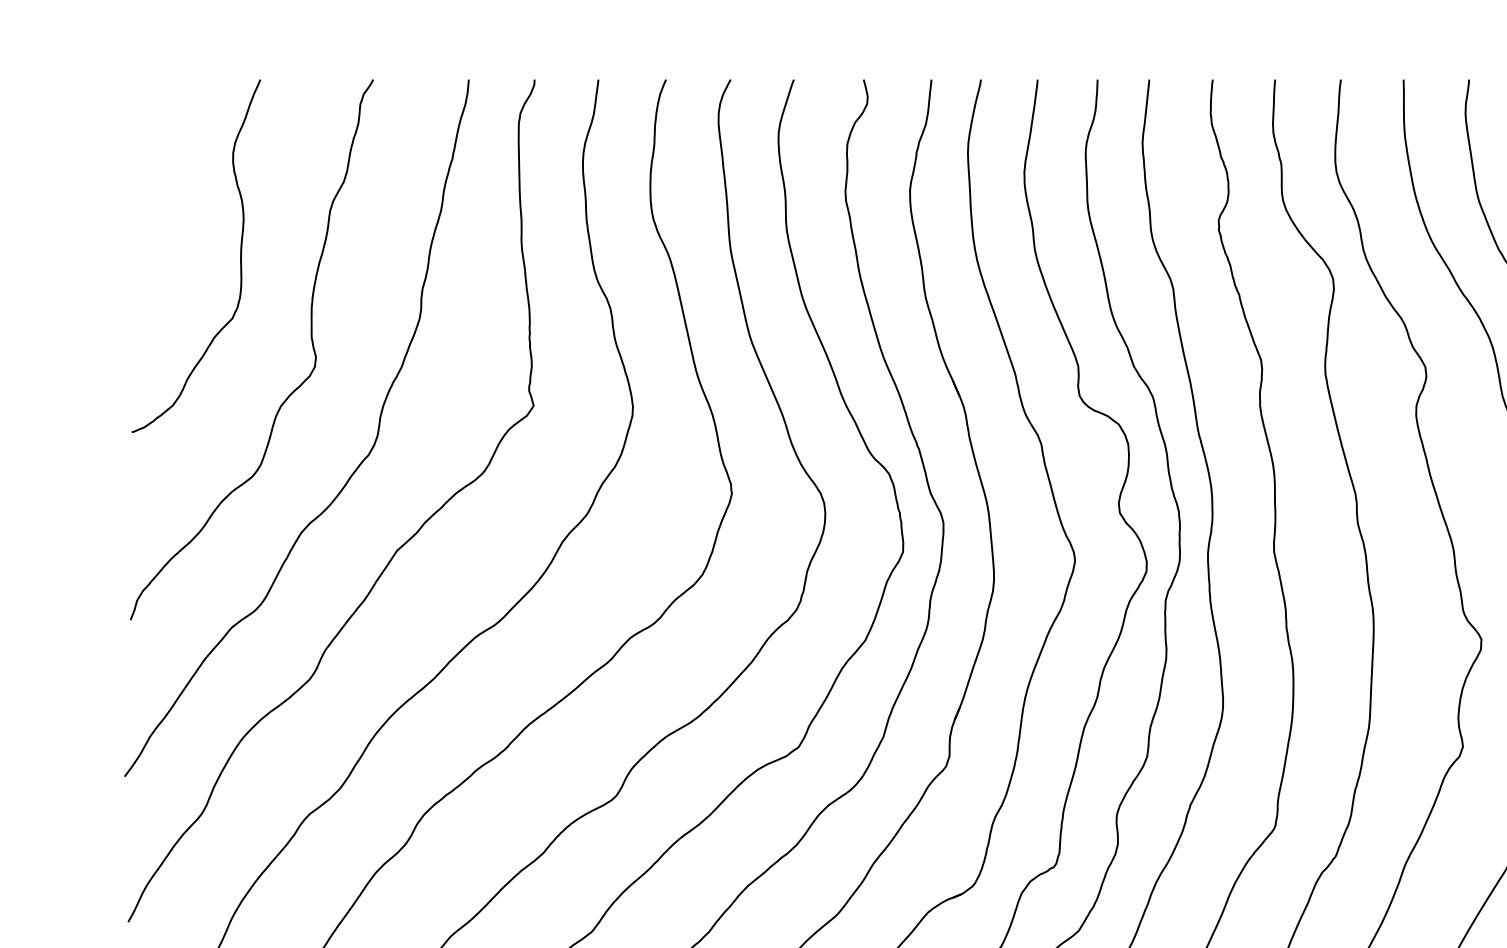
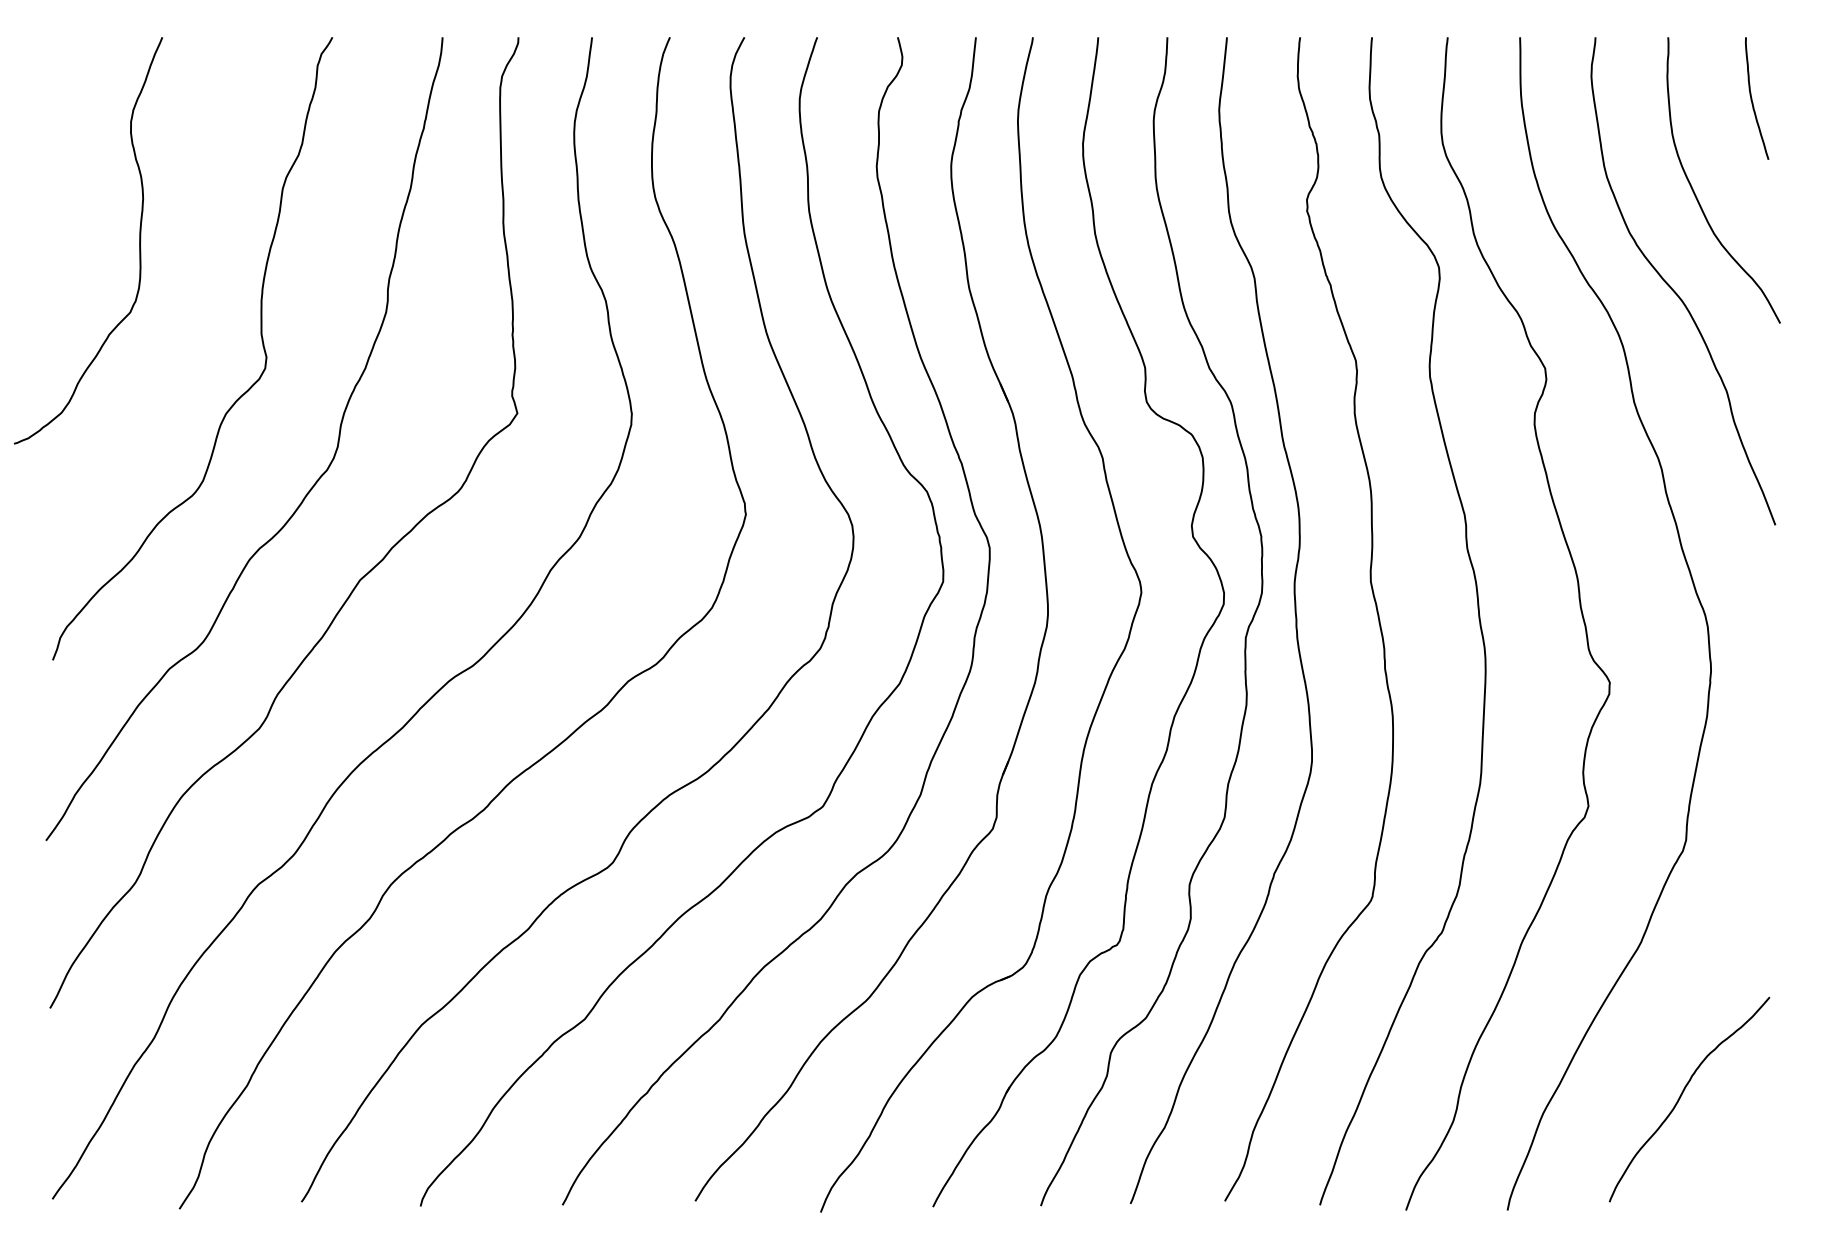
curve: (240, 255) -> (139, 240), moved

